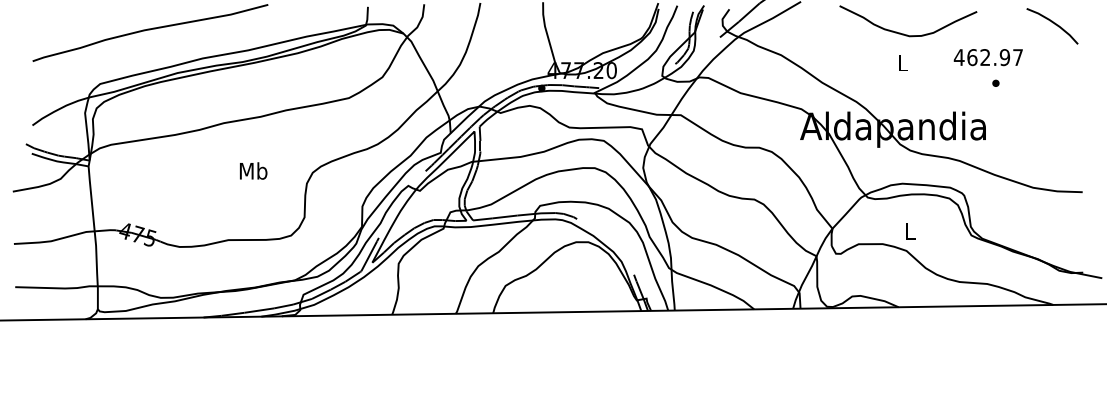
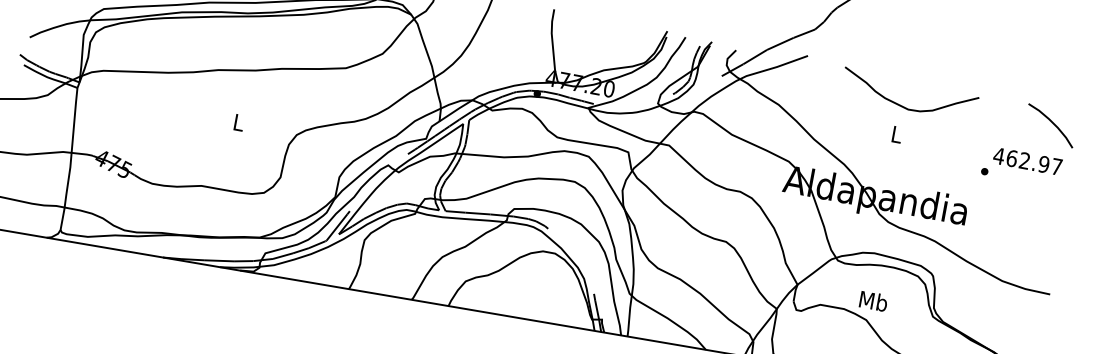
text: (987, 57) -> (1026, 161), moved
text: (253, 170) -> (238, 122), Mb -> L
text: (910, 230) -> (873, 300), L -> Mb

